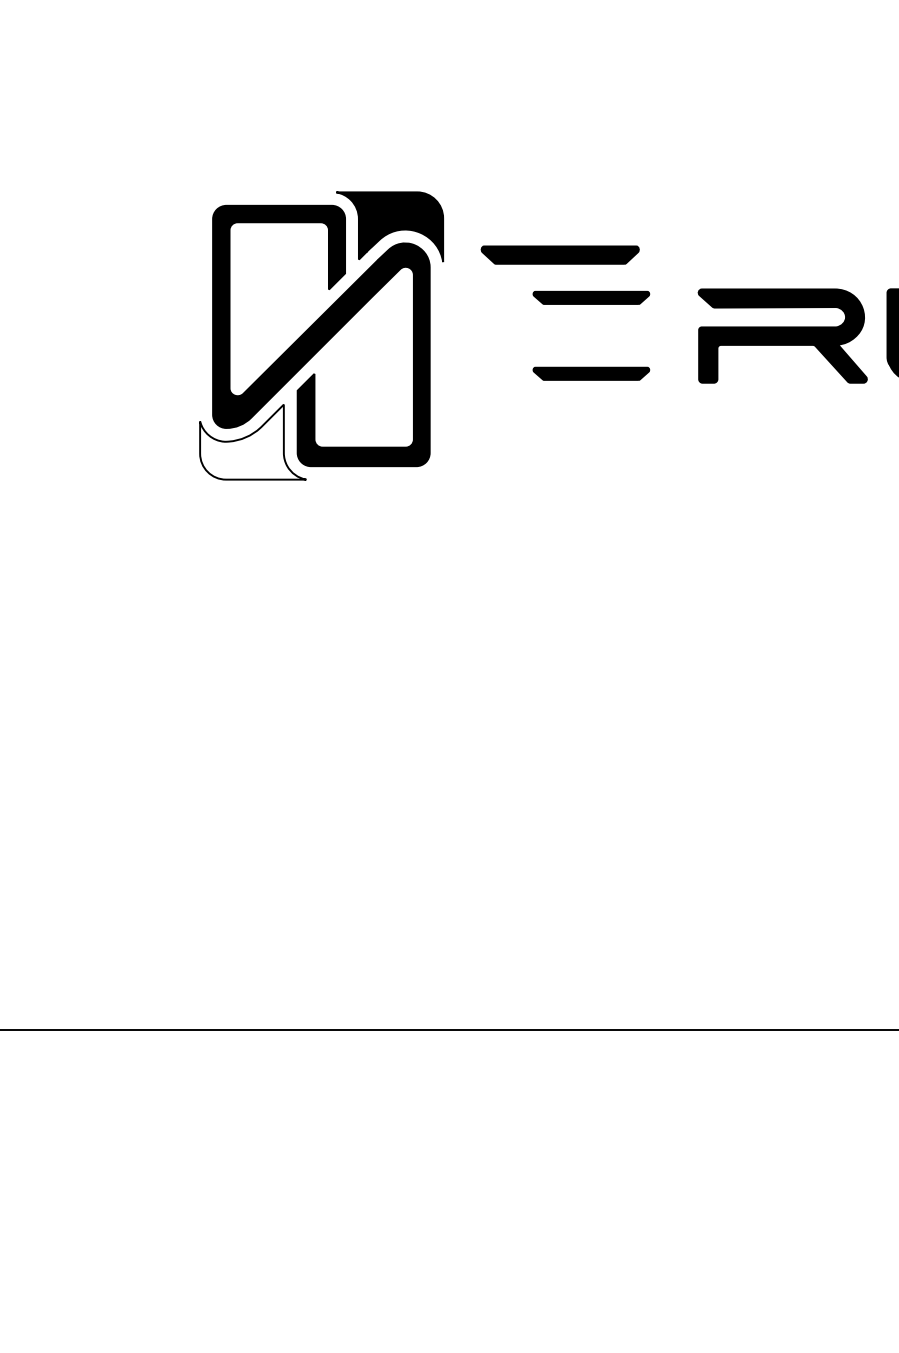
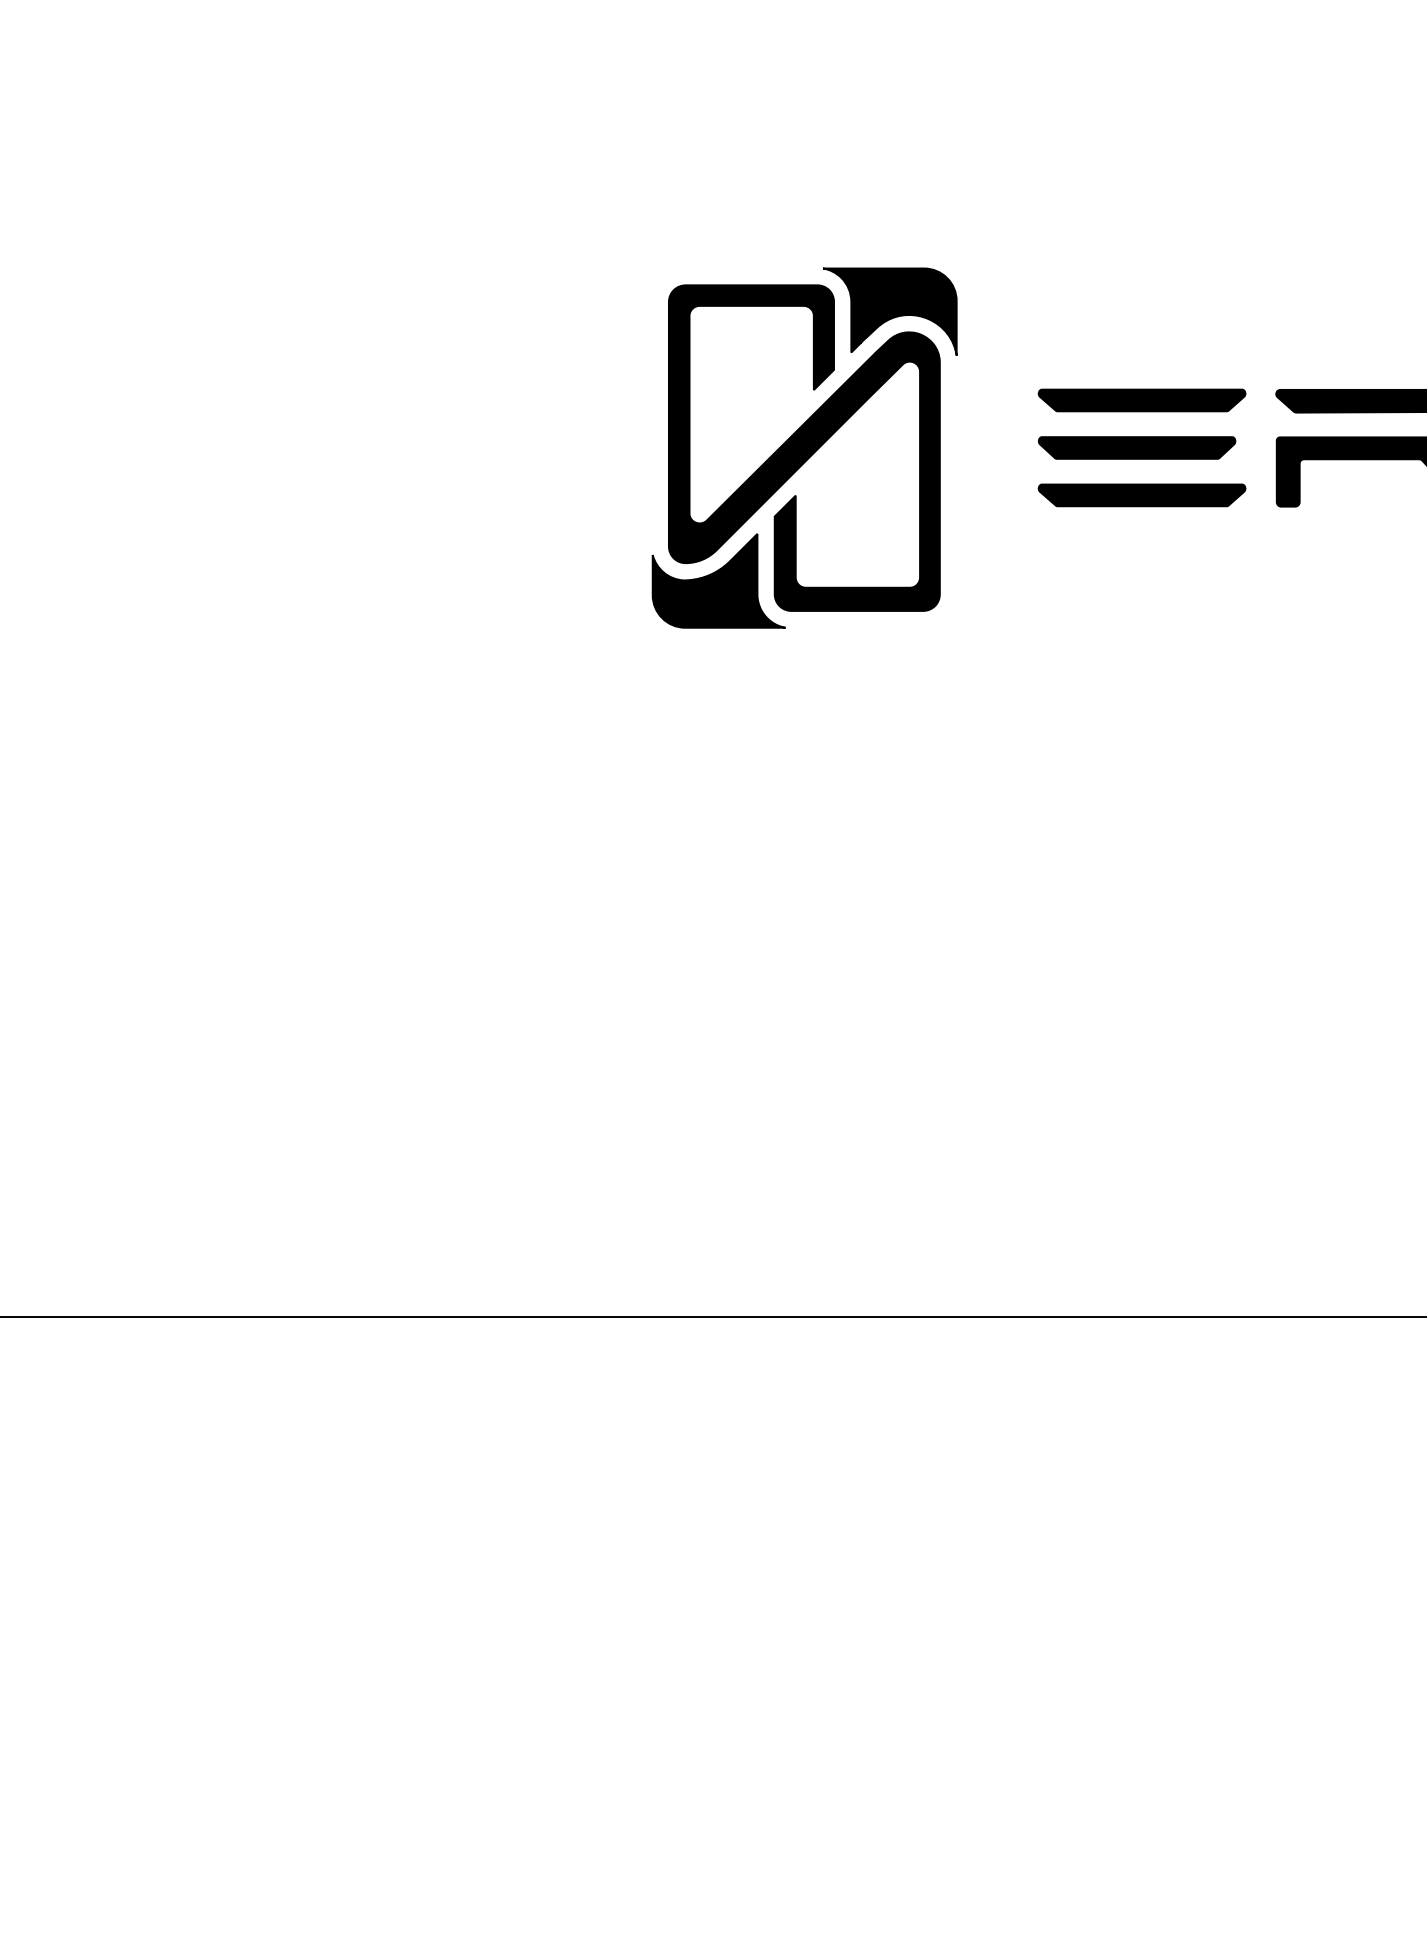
part: (560, 254) -> (1137, 447), moved
part: (590, 297) -> (1141, 400), size x1.43
part: (590, 373) -> (1141, 495), size x1.43
fill: (252, 441) -> (718, 580), added

